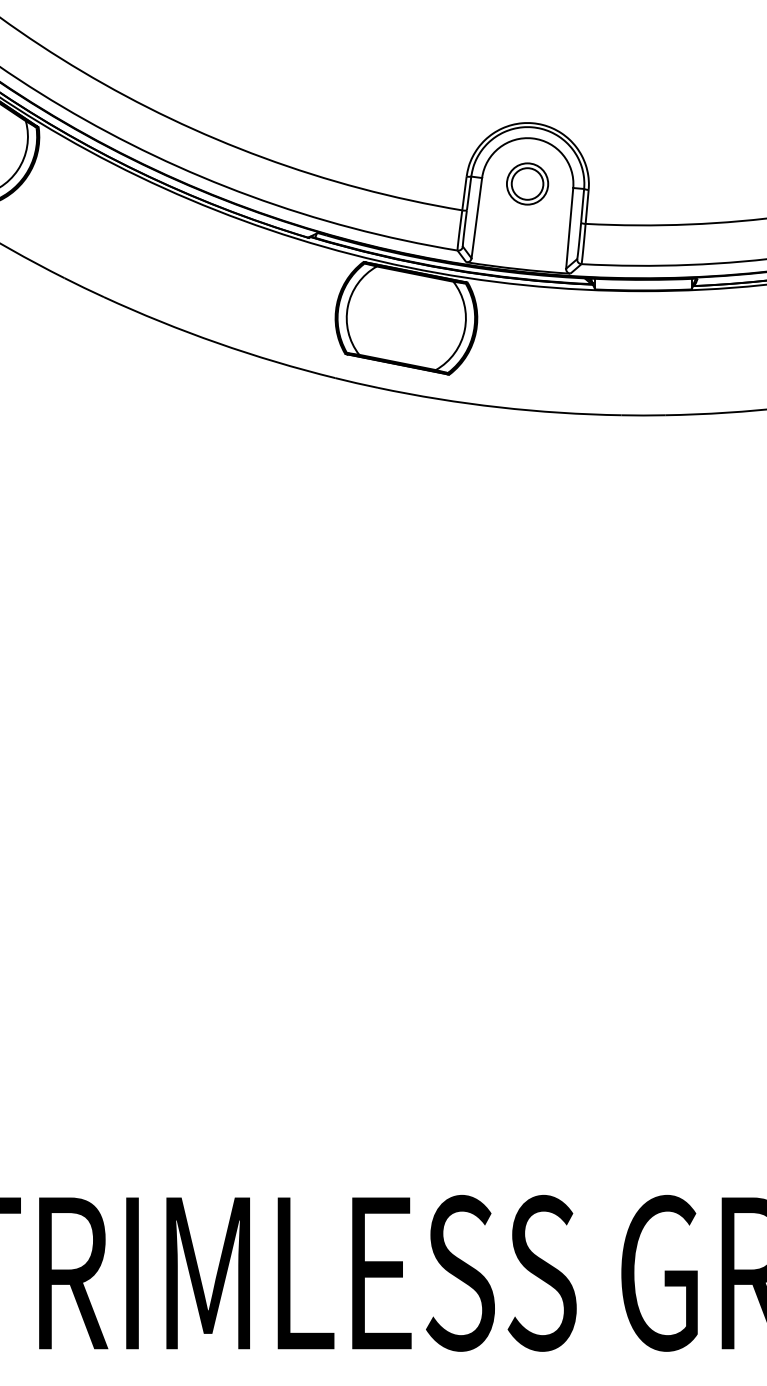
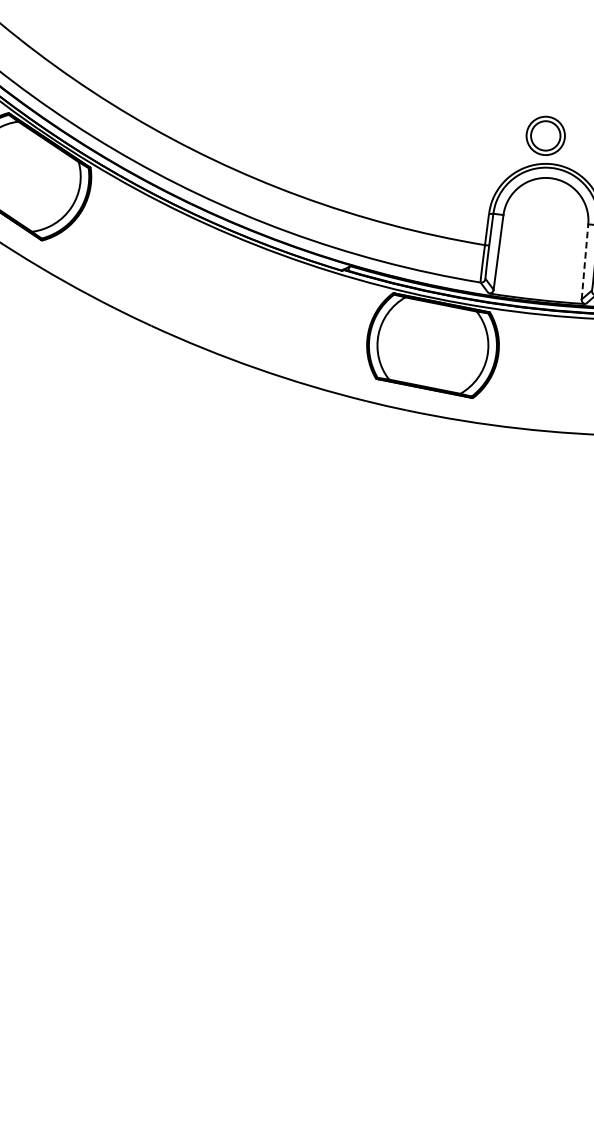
part: (527, 183) -> (545, 135), moved
line: (569, 227) -> (584, 261), solid -> dashed

